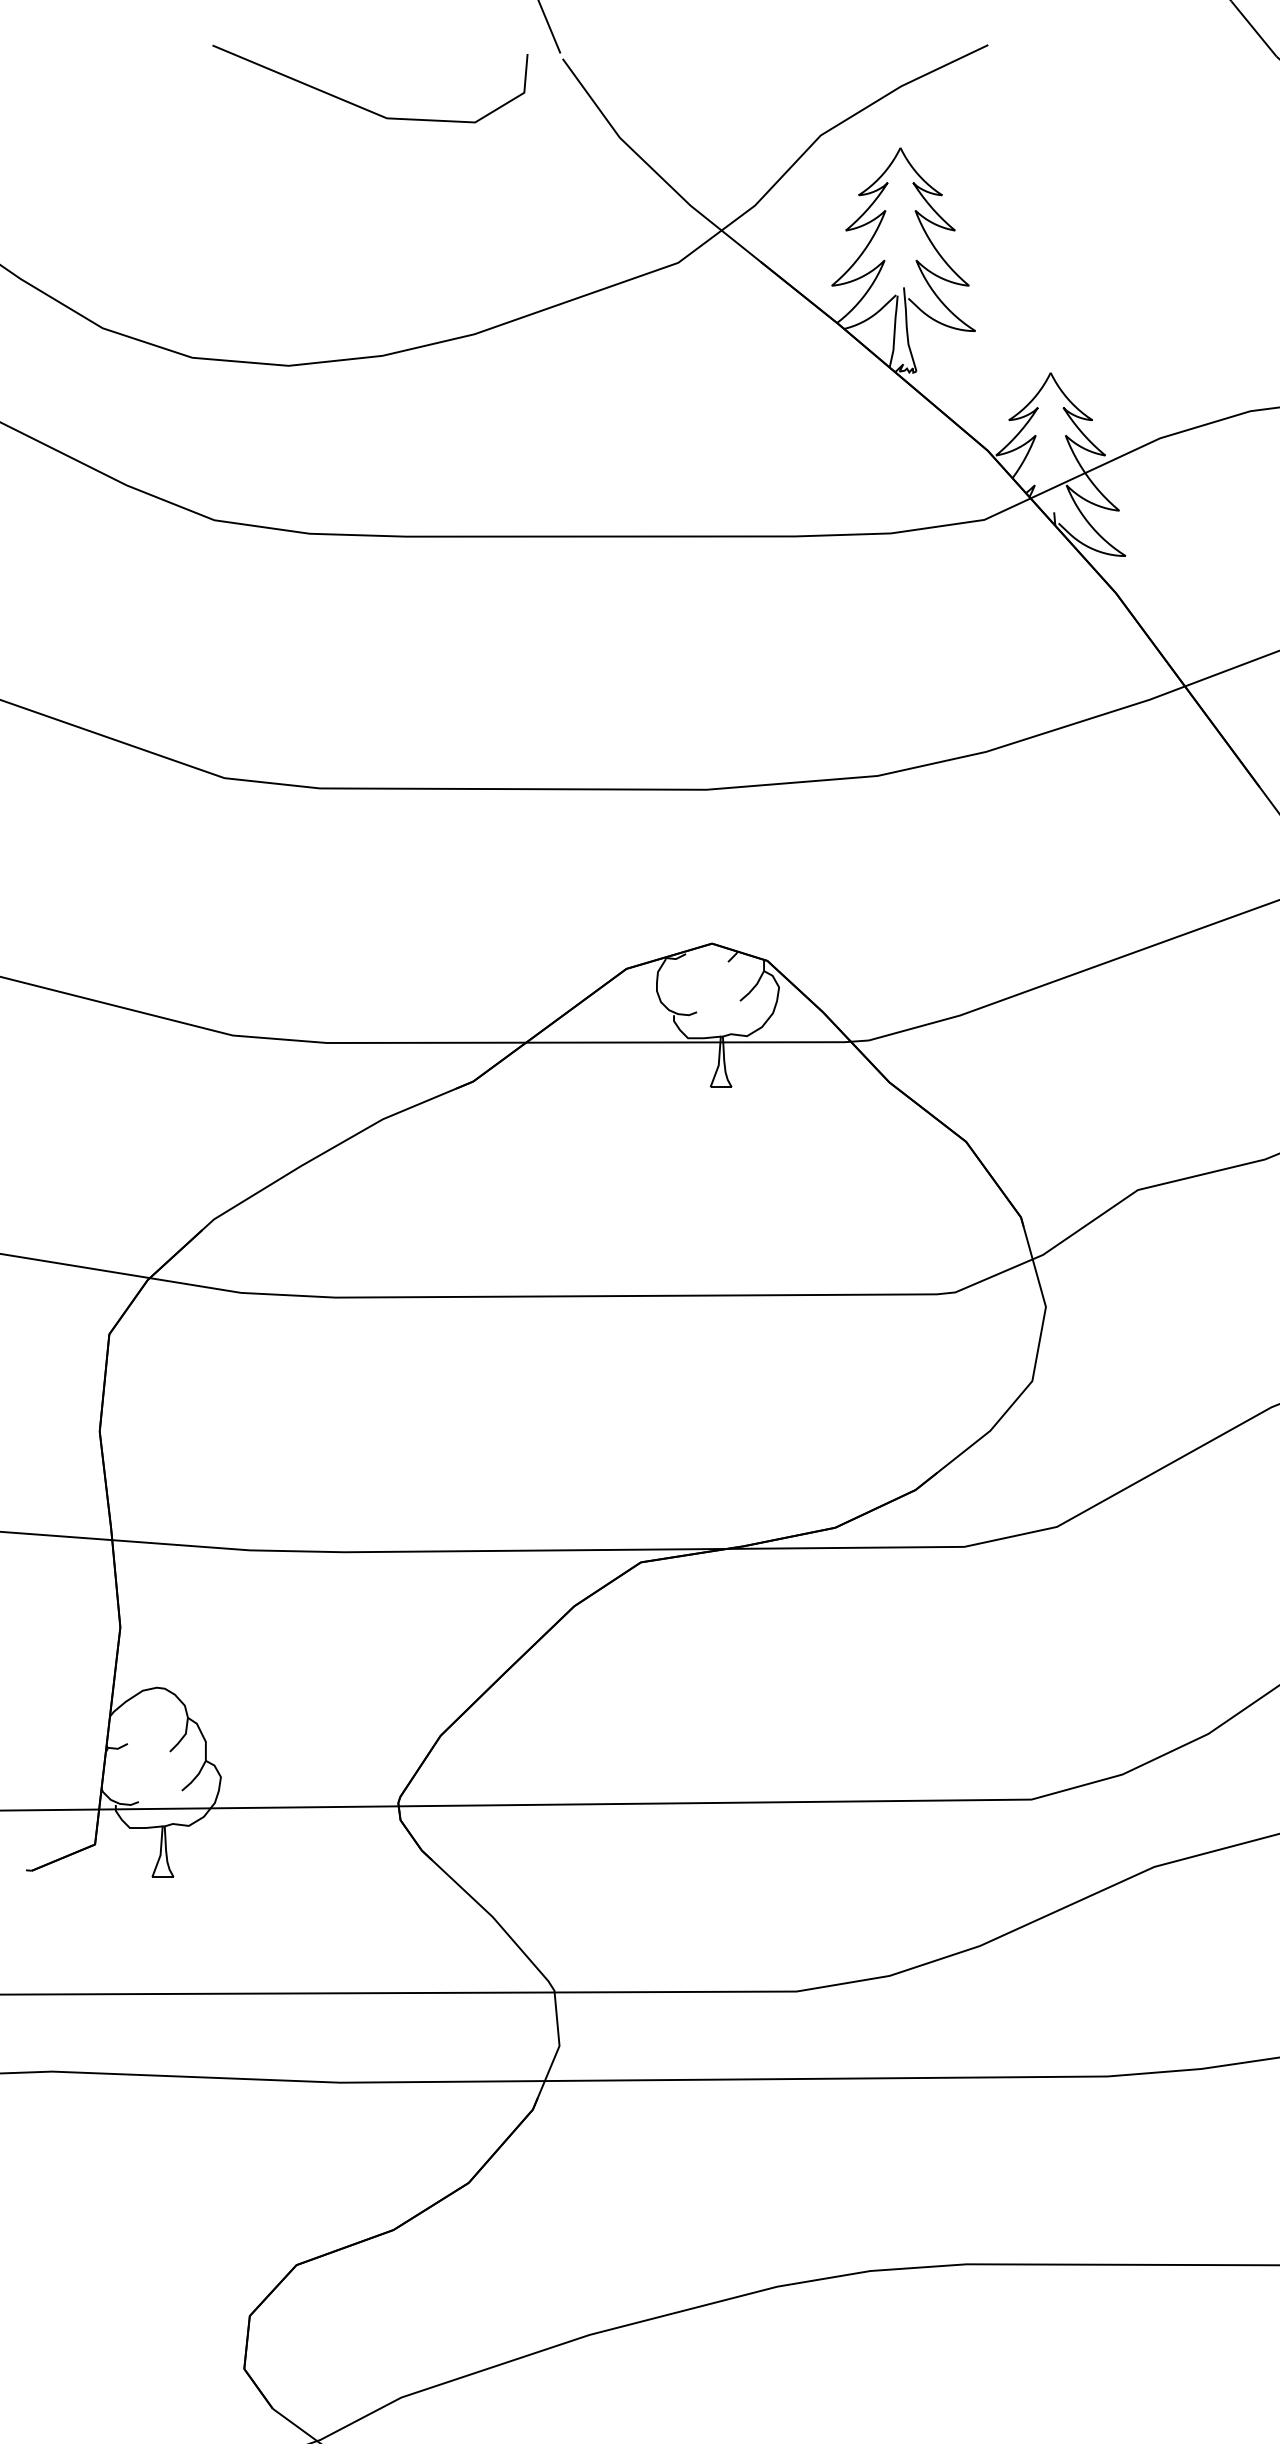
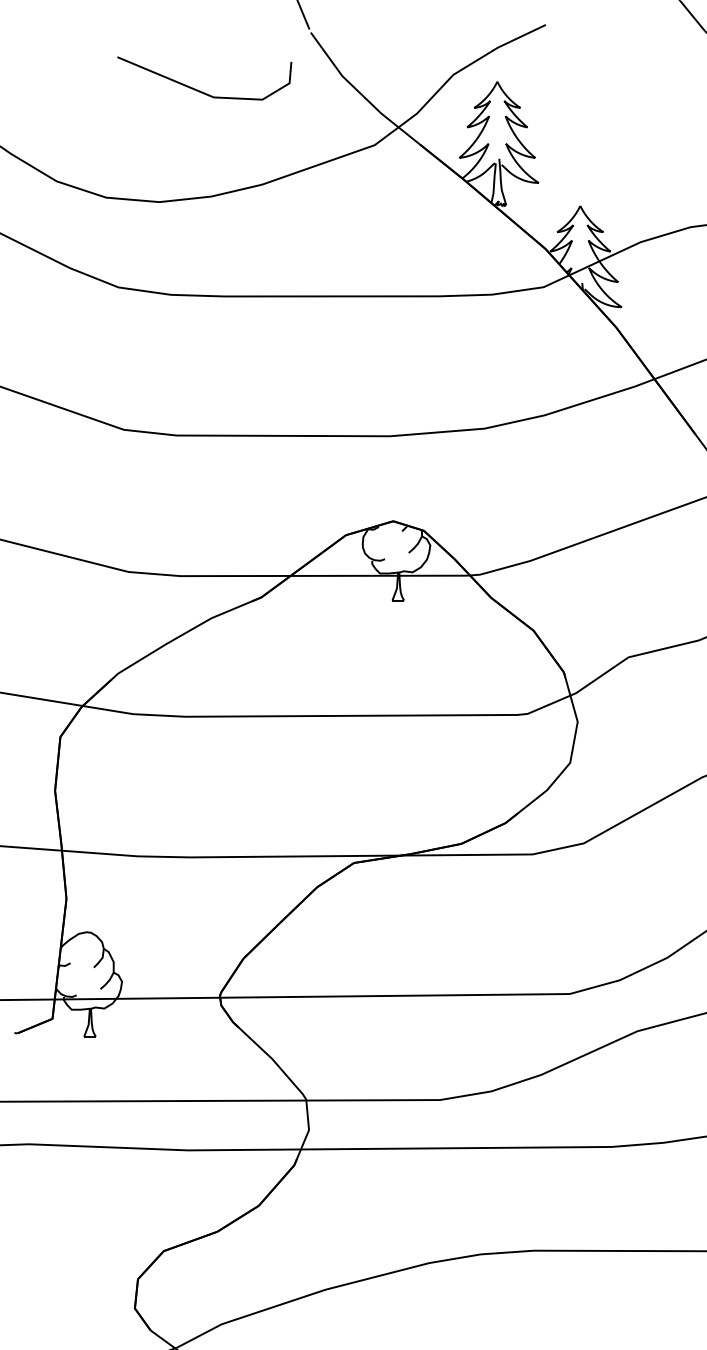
line: (362, 105) -> (200, 90), moved

